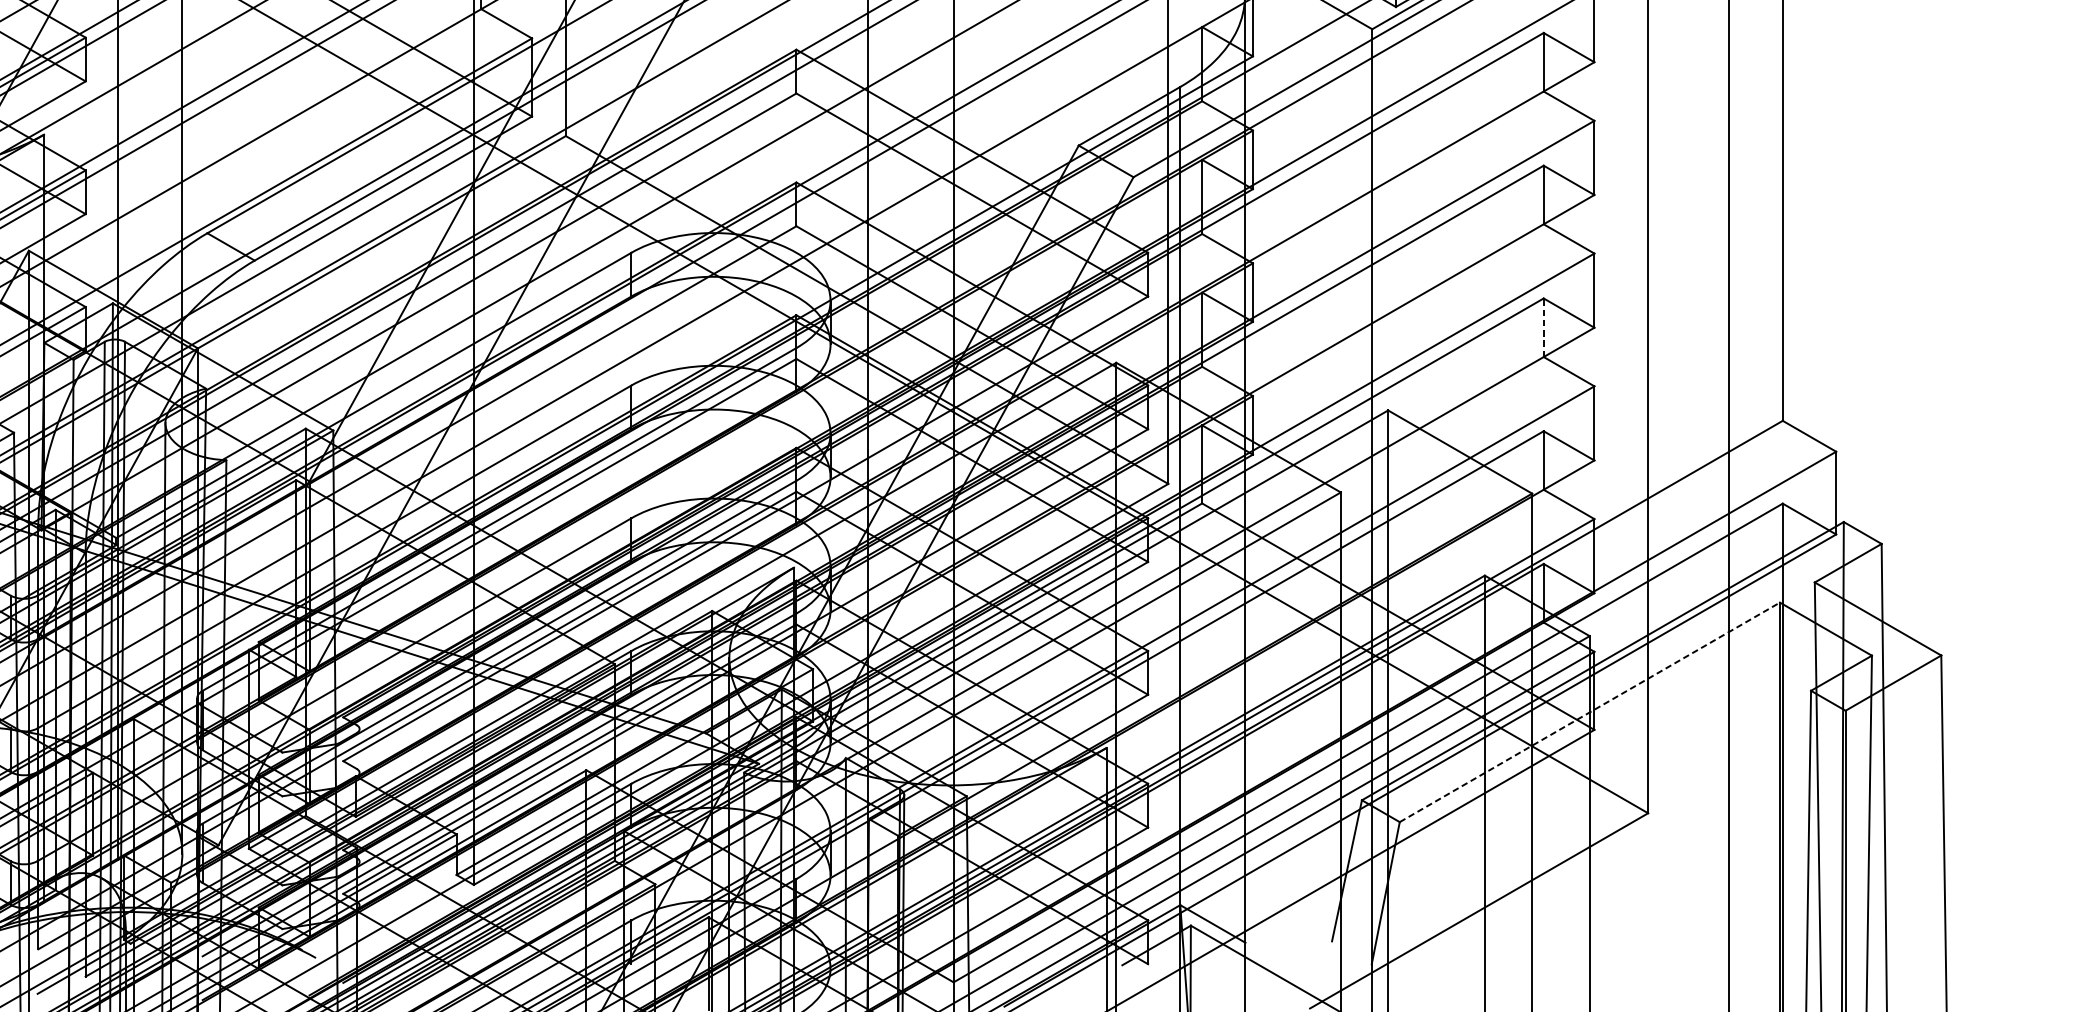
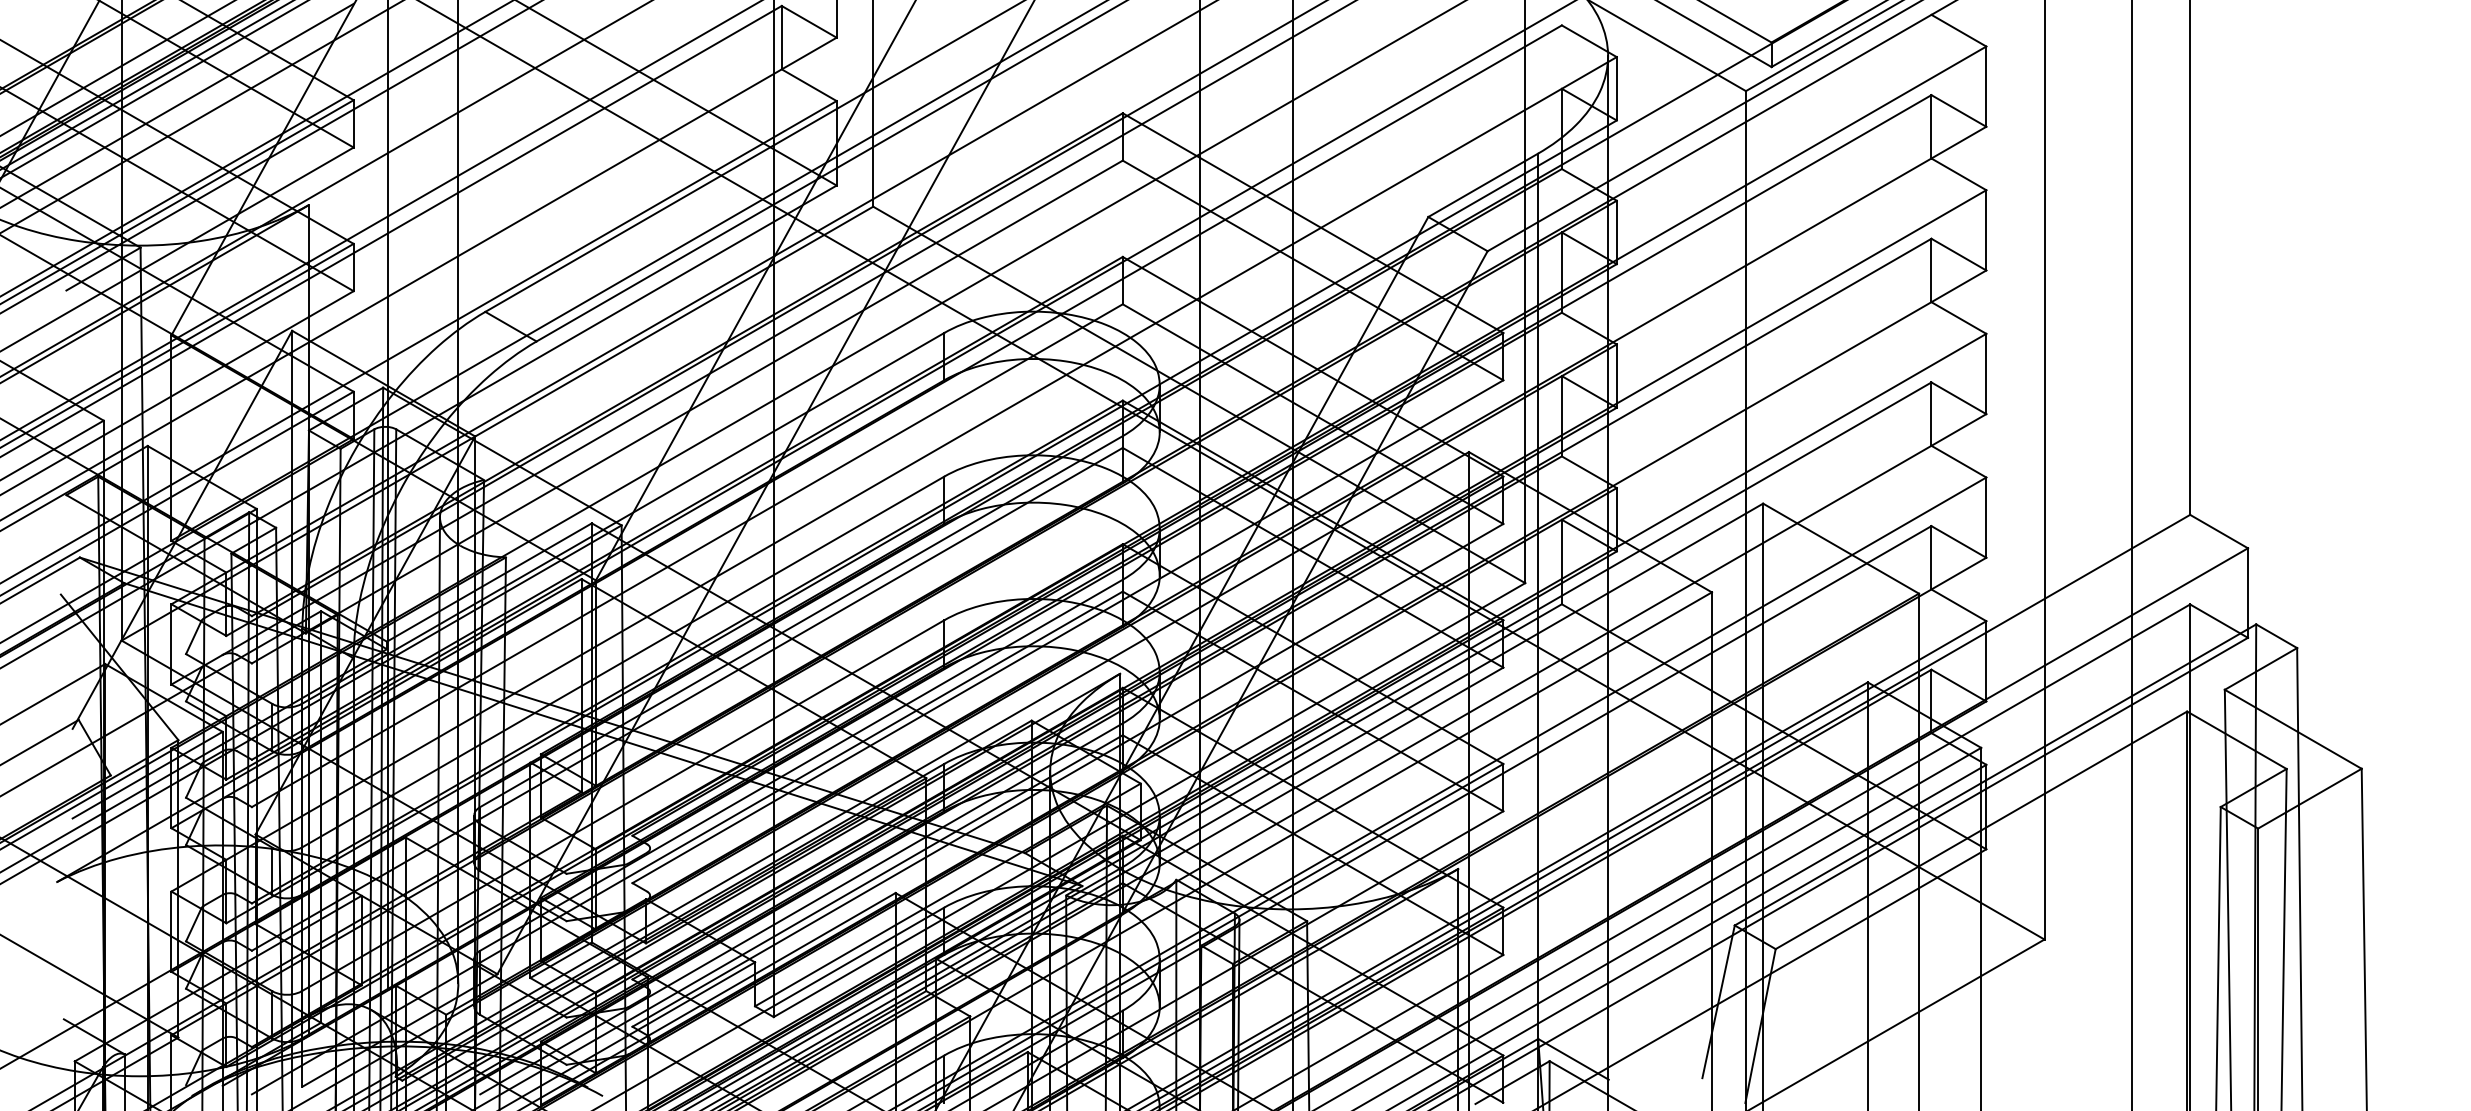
line: (1543, 328) -> (1931, 414), dashed -> solid
line: (1589, 712) -> (1981, 830), dashed -> solid

